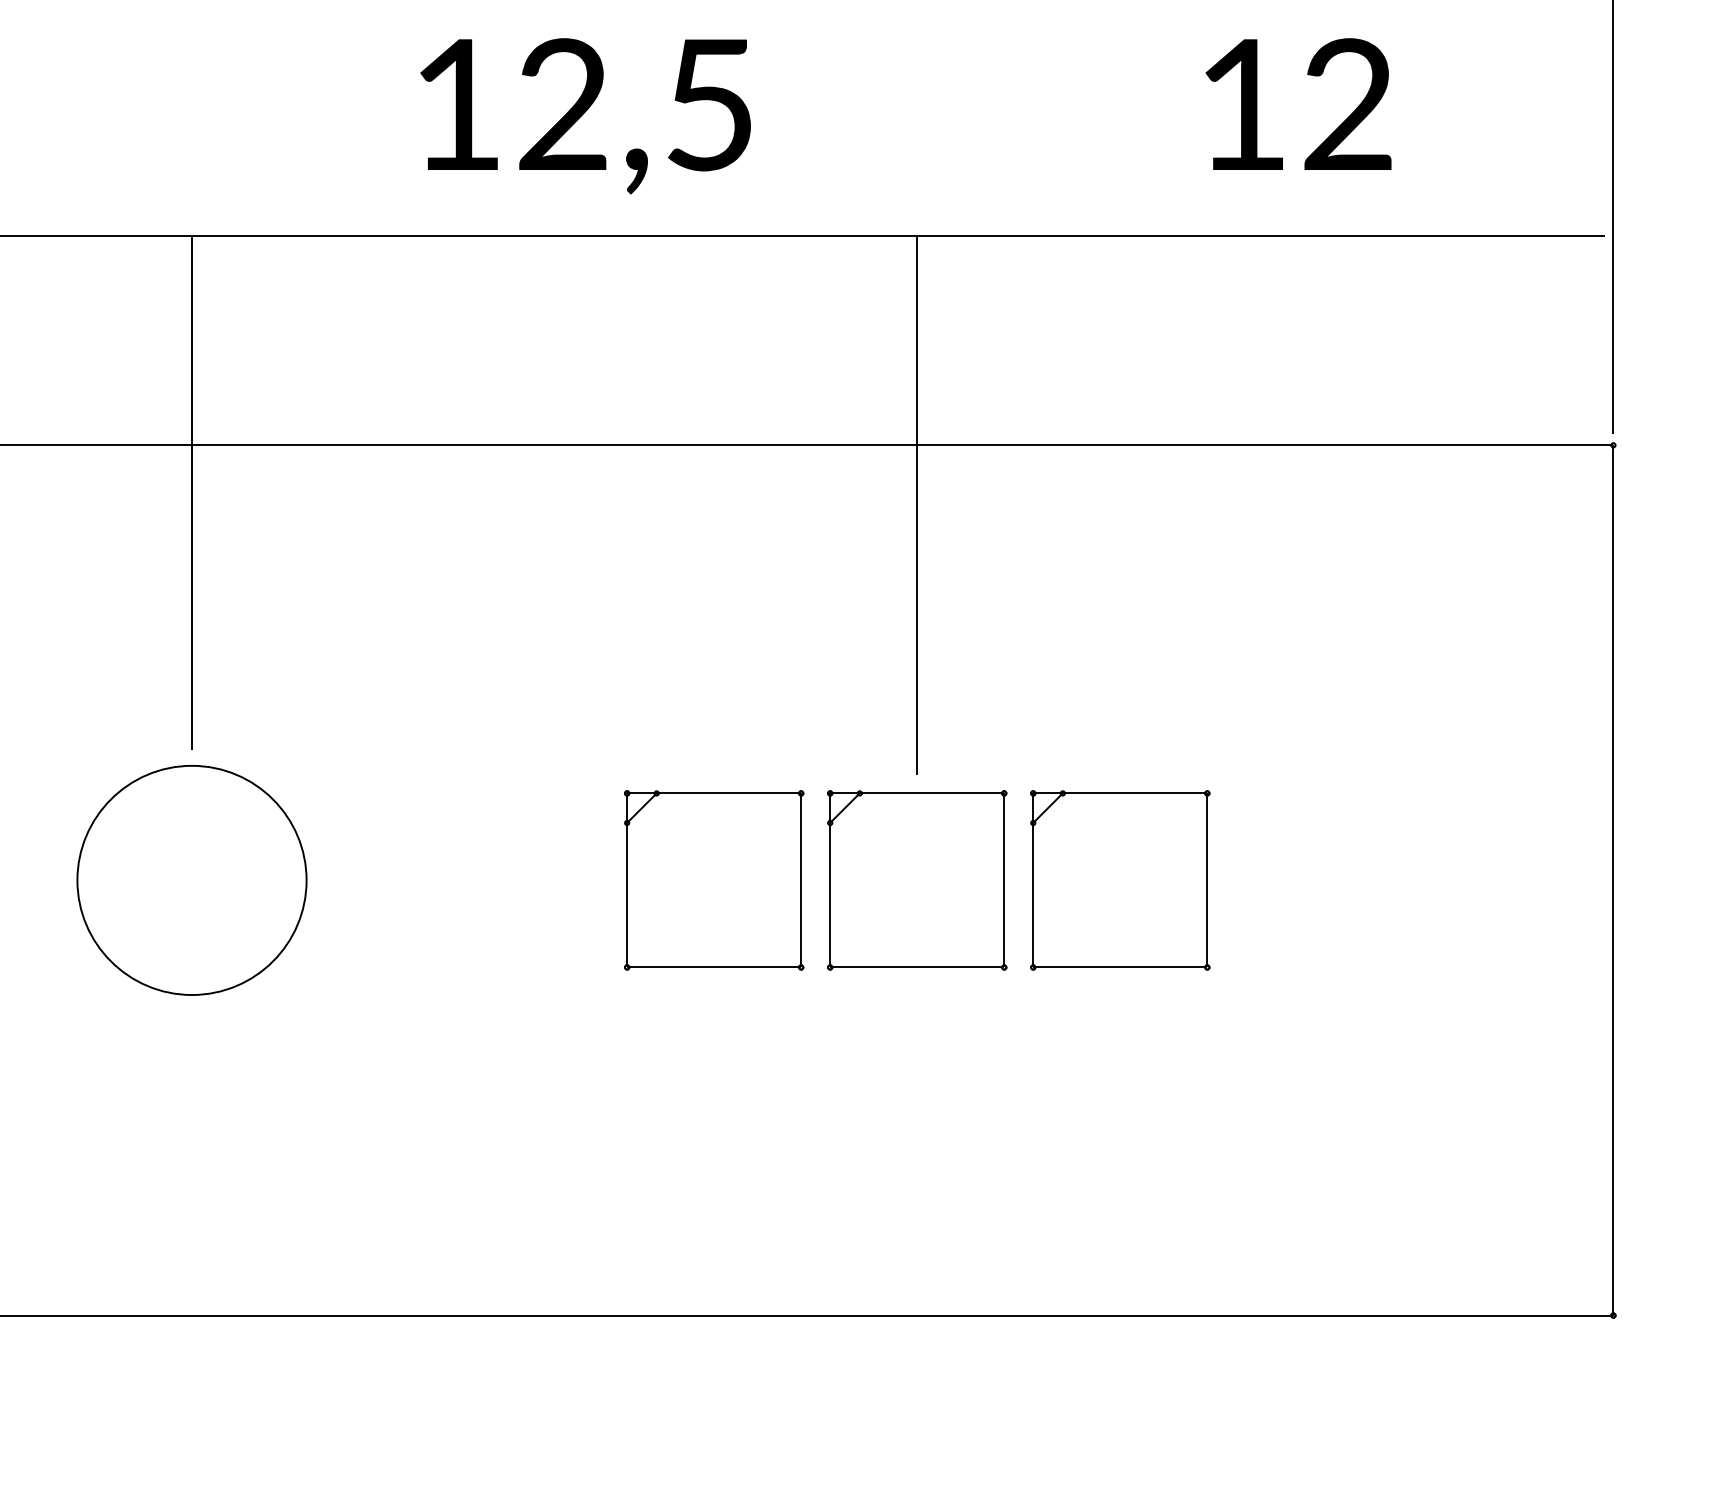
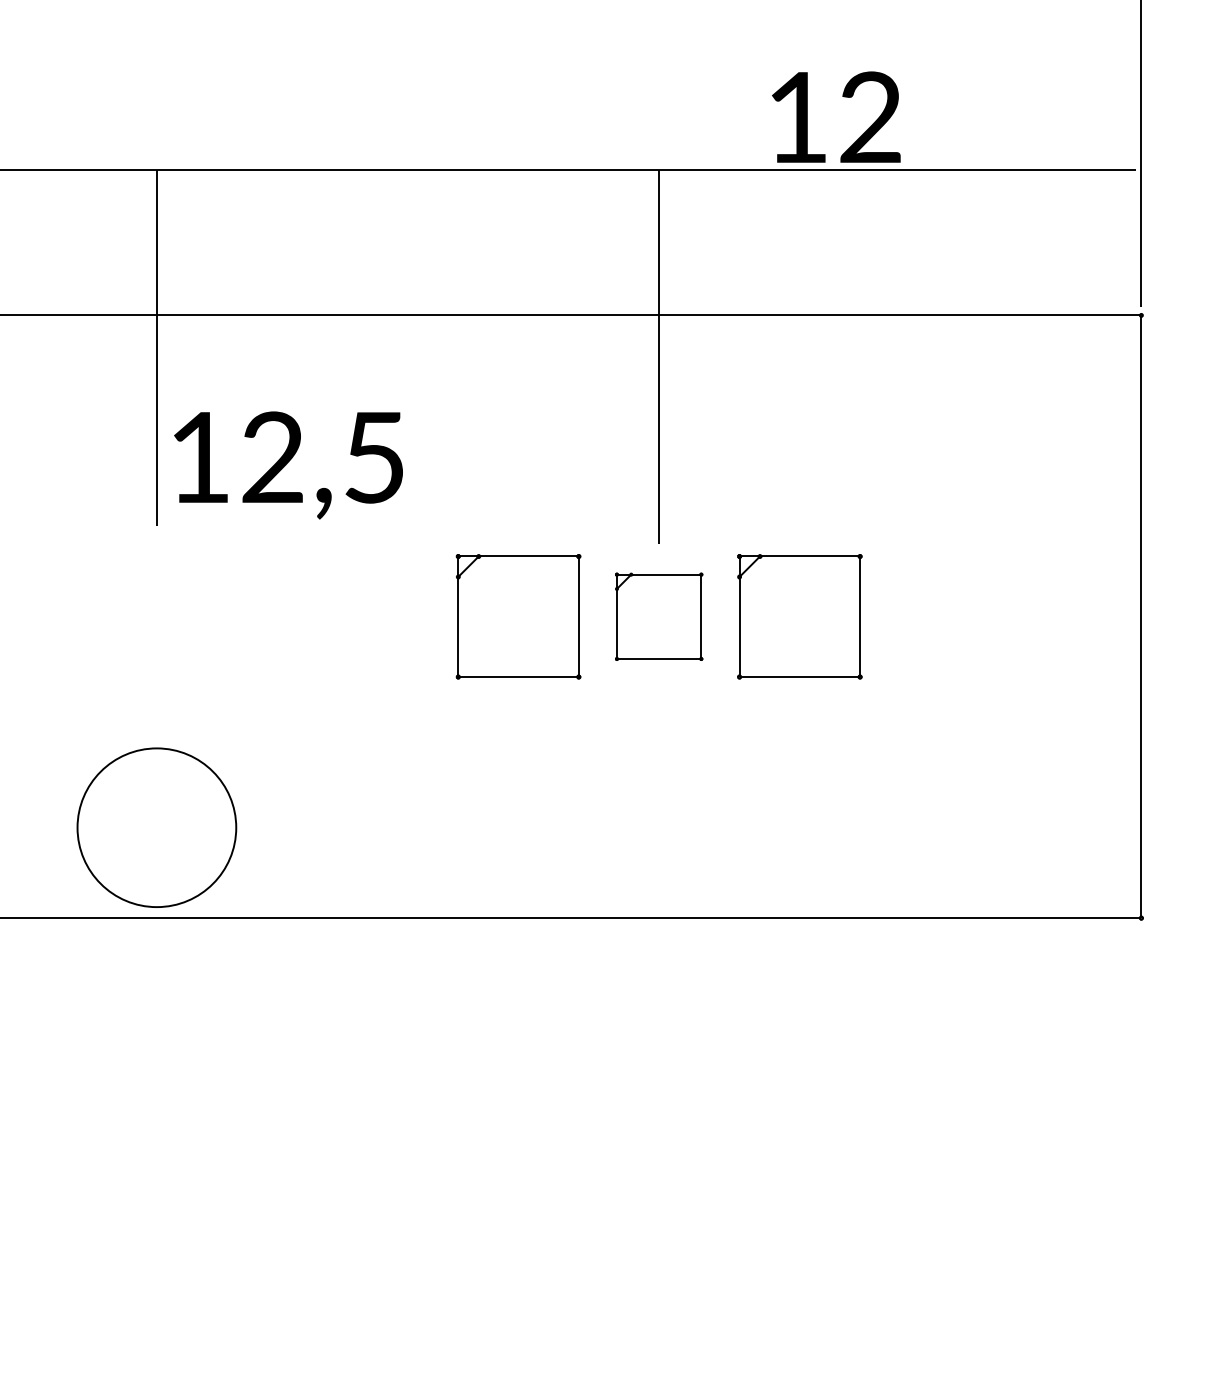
text: (1298, 103) -> (836, 116), moved
text: (585, 116) -> (288, 465), moved
part: (191, 880) -> (156, 827), moved
part: (916, 880) -> (658, 616), size x0.7

